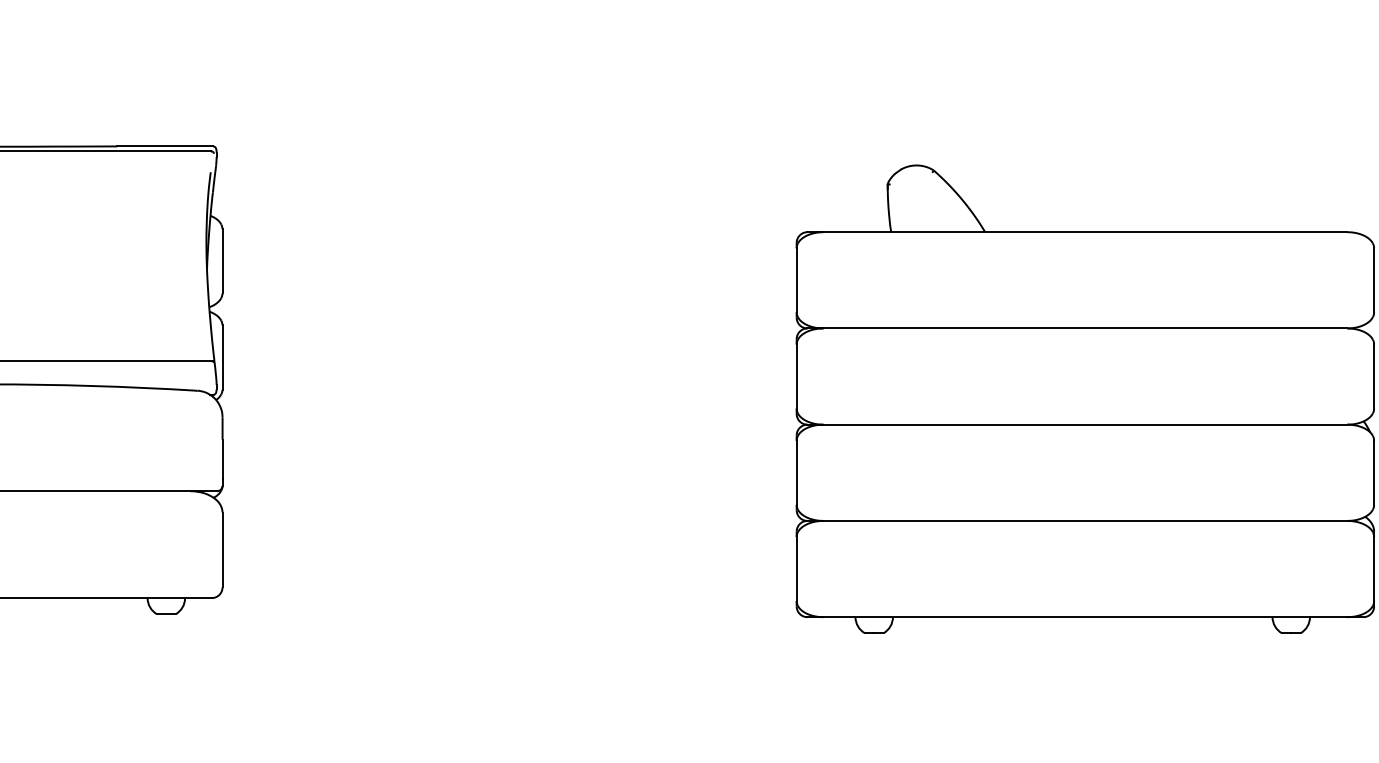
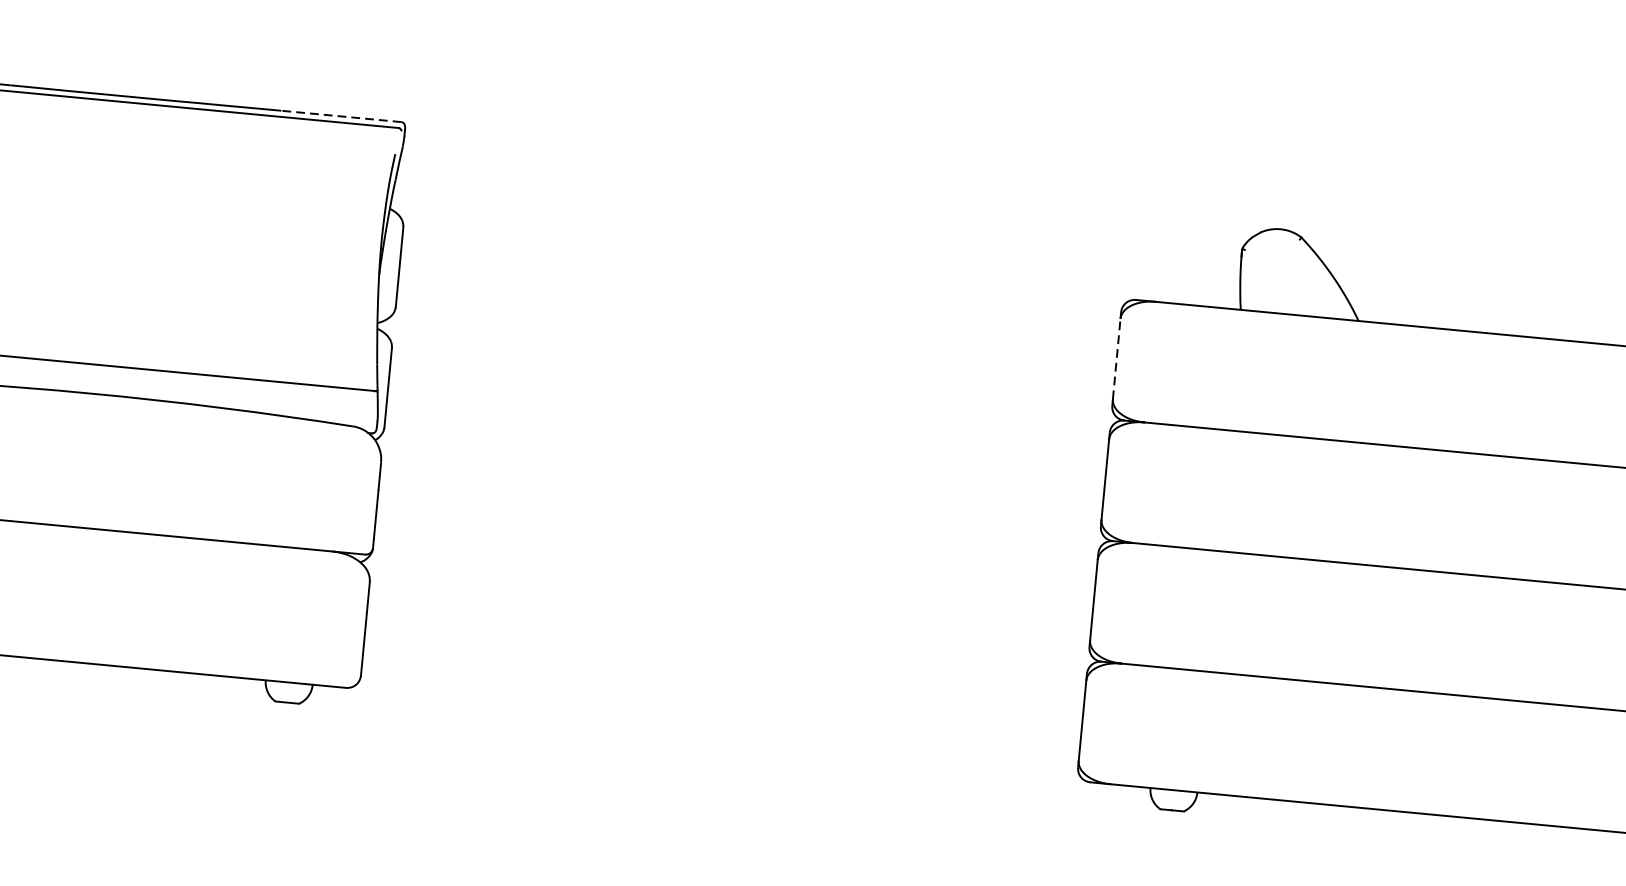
line: (165, 146) -> (341, 116), solid -> dashed
line: (796, 279) -> (1116, 357), solid -> dashed

